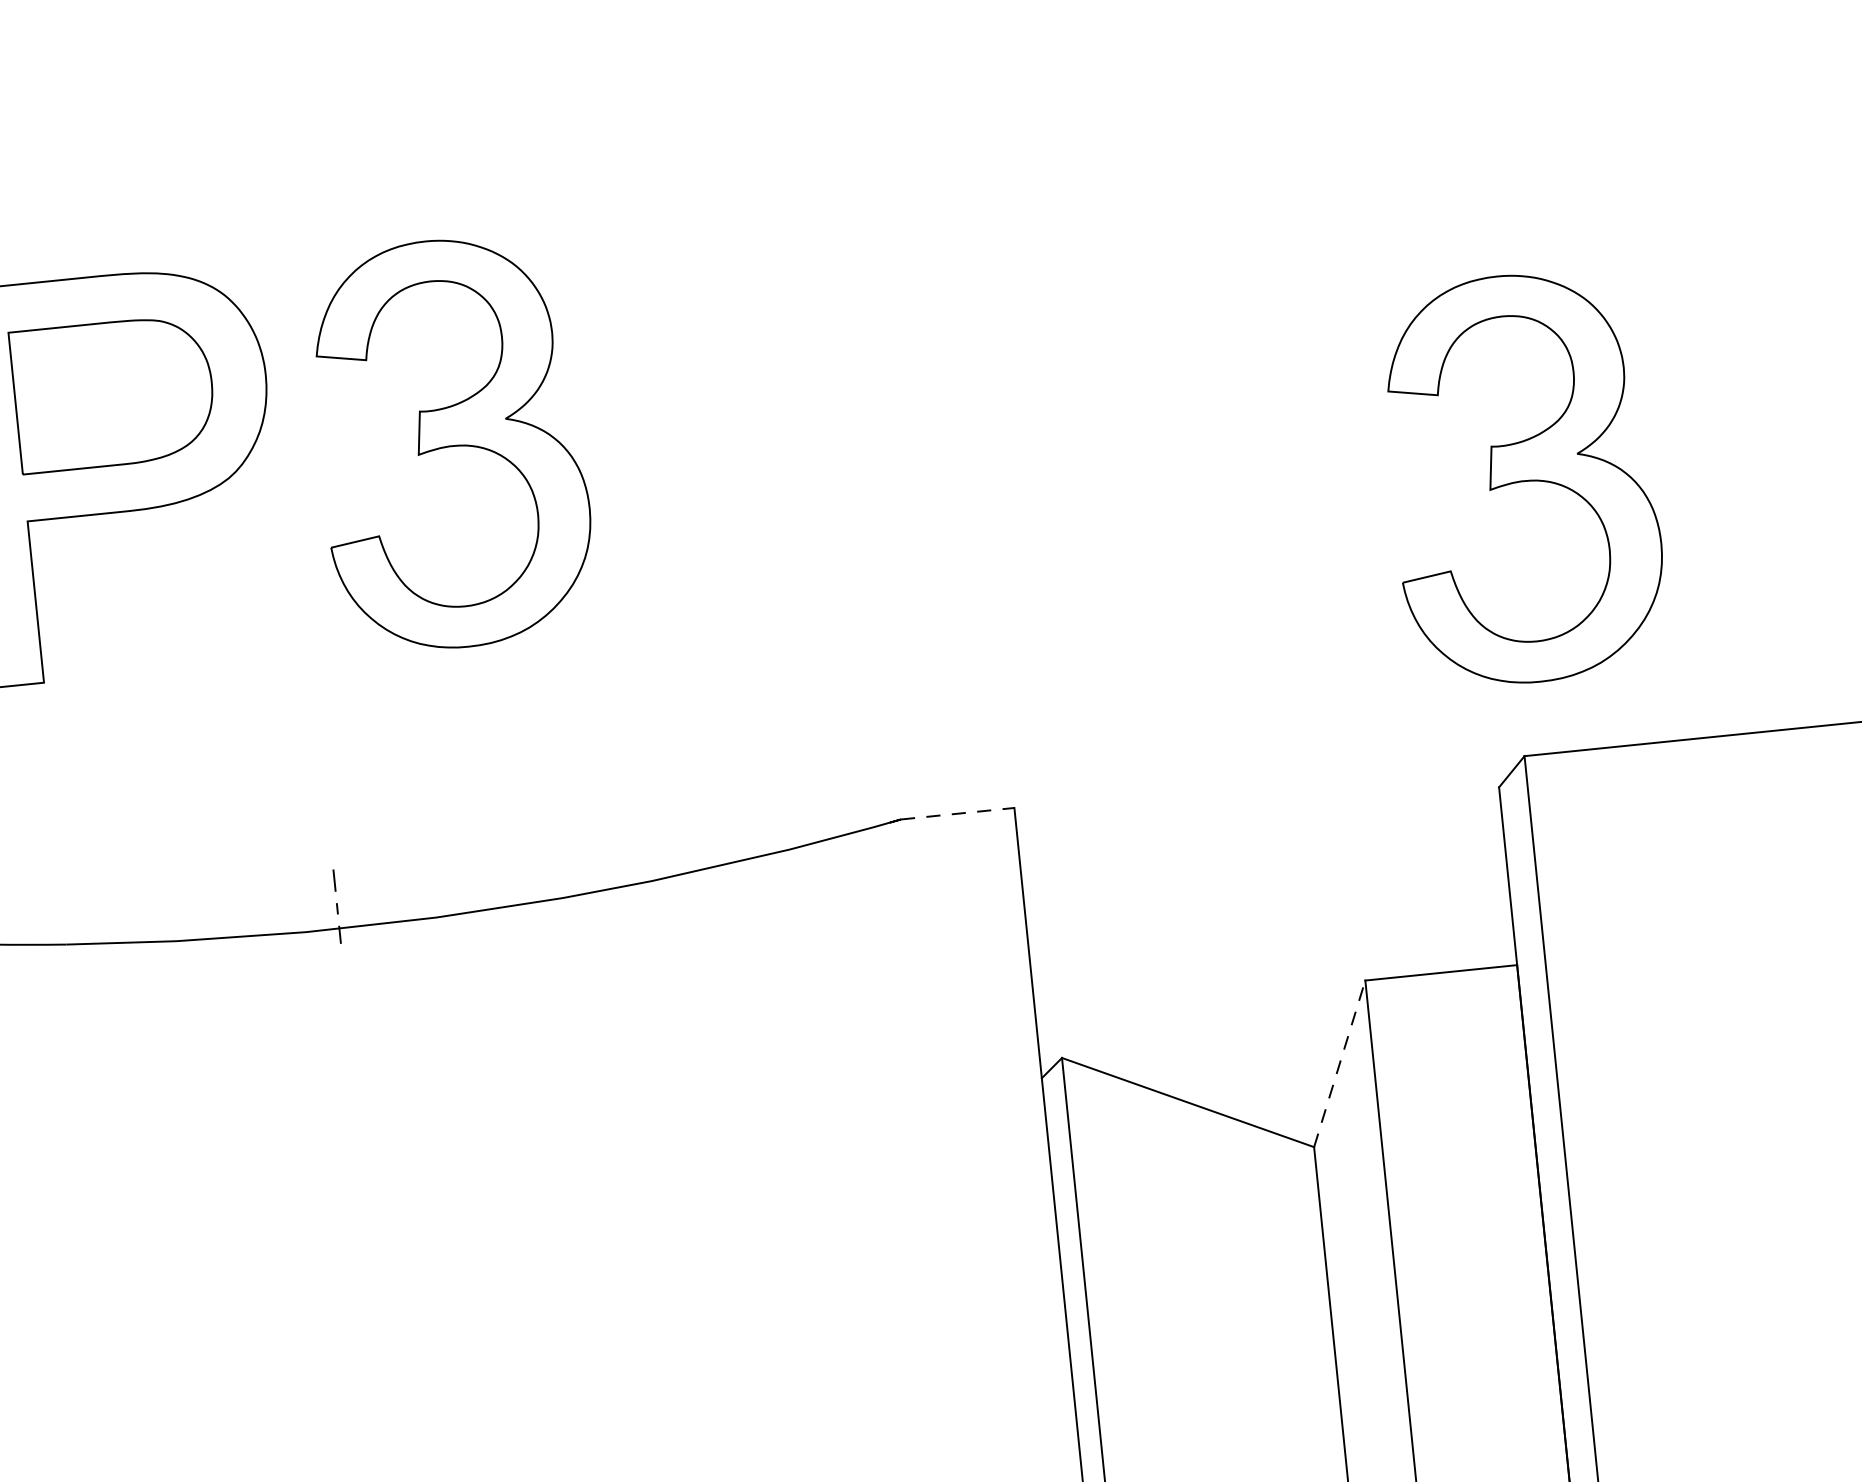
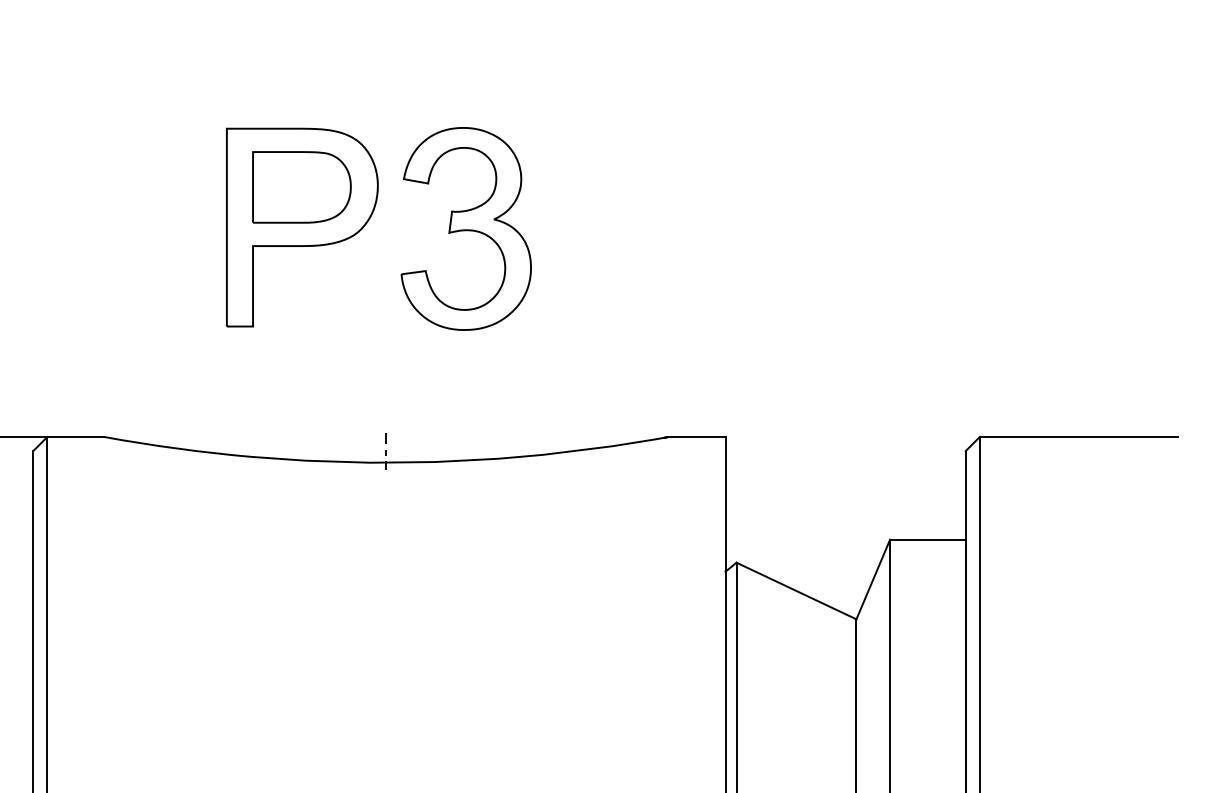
part: (1521, 477) -> (992, 299), removed
line: (957, 812) -> (697, 436), dashed -> solid
line: (1340, 1063) -> (873, 579), dashed -> solid

